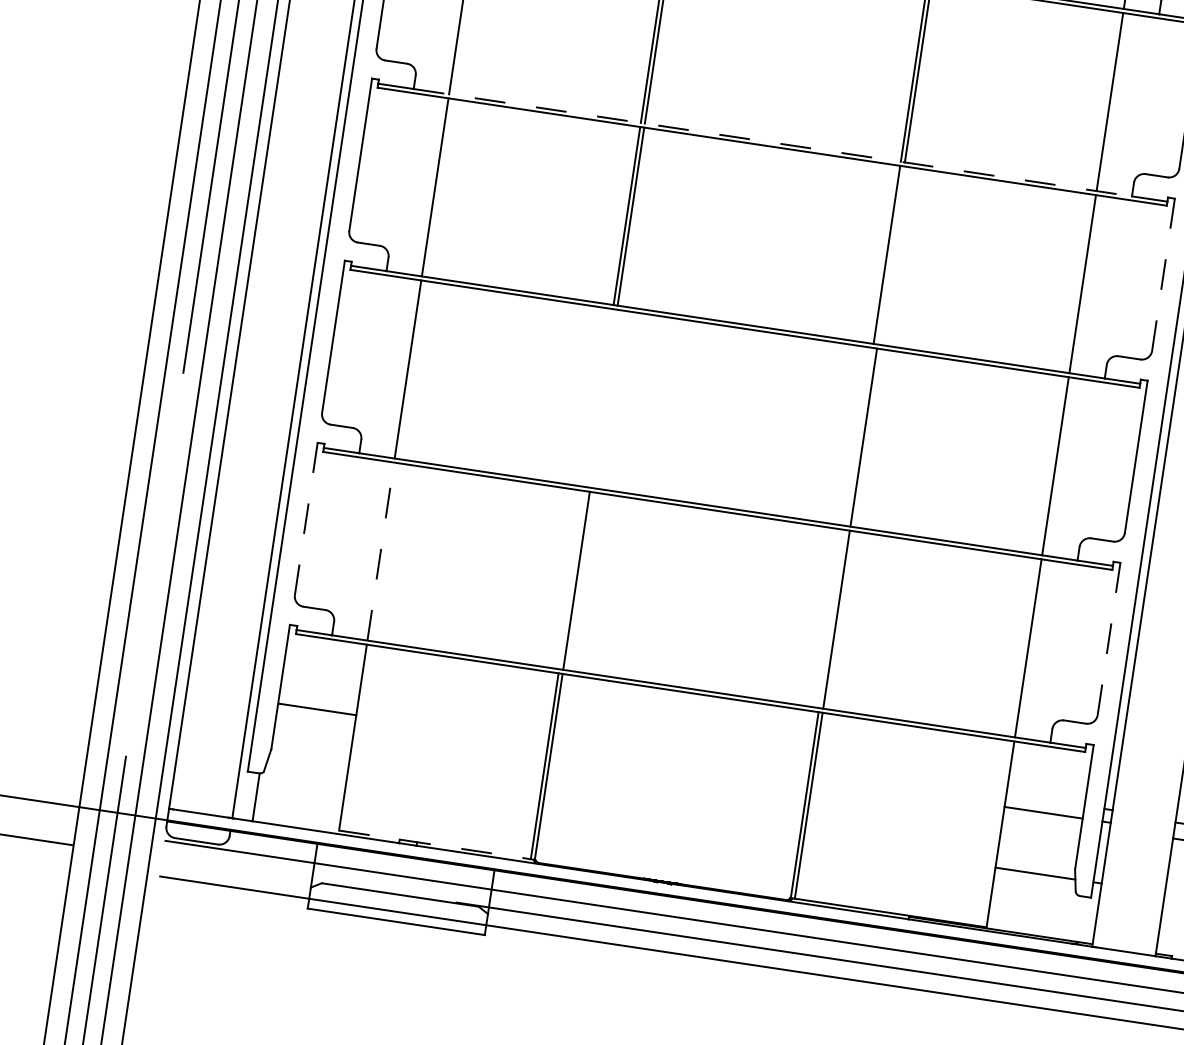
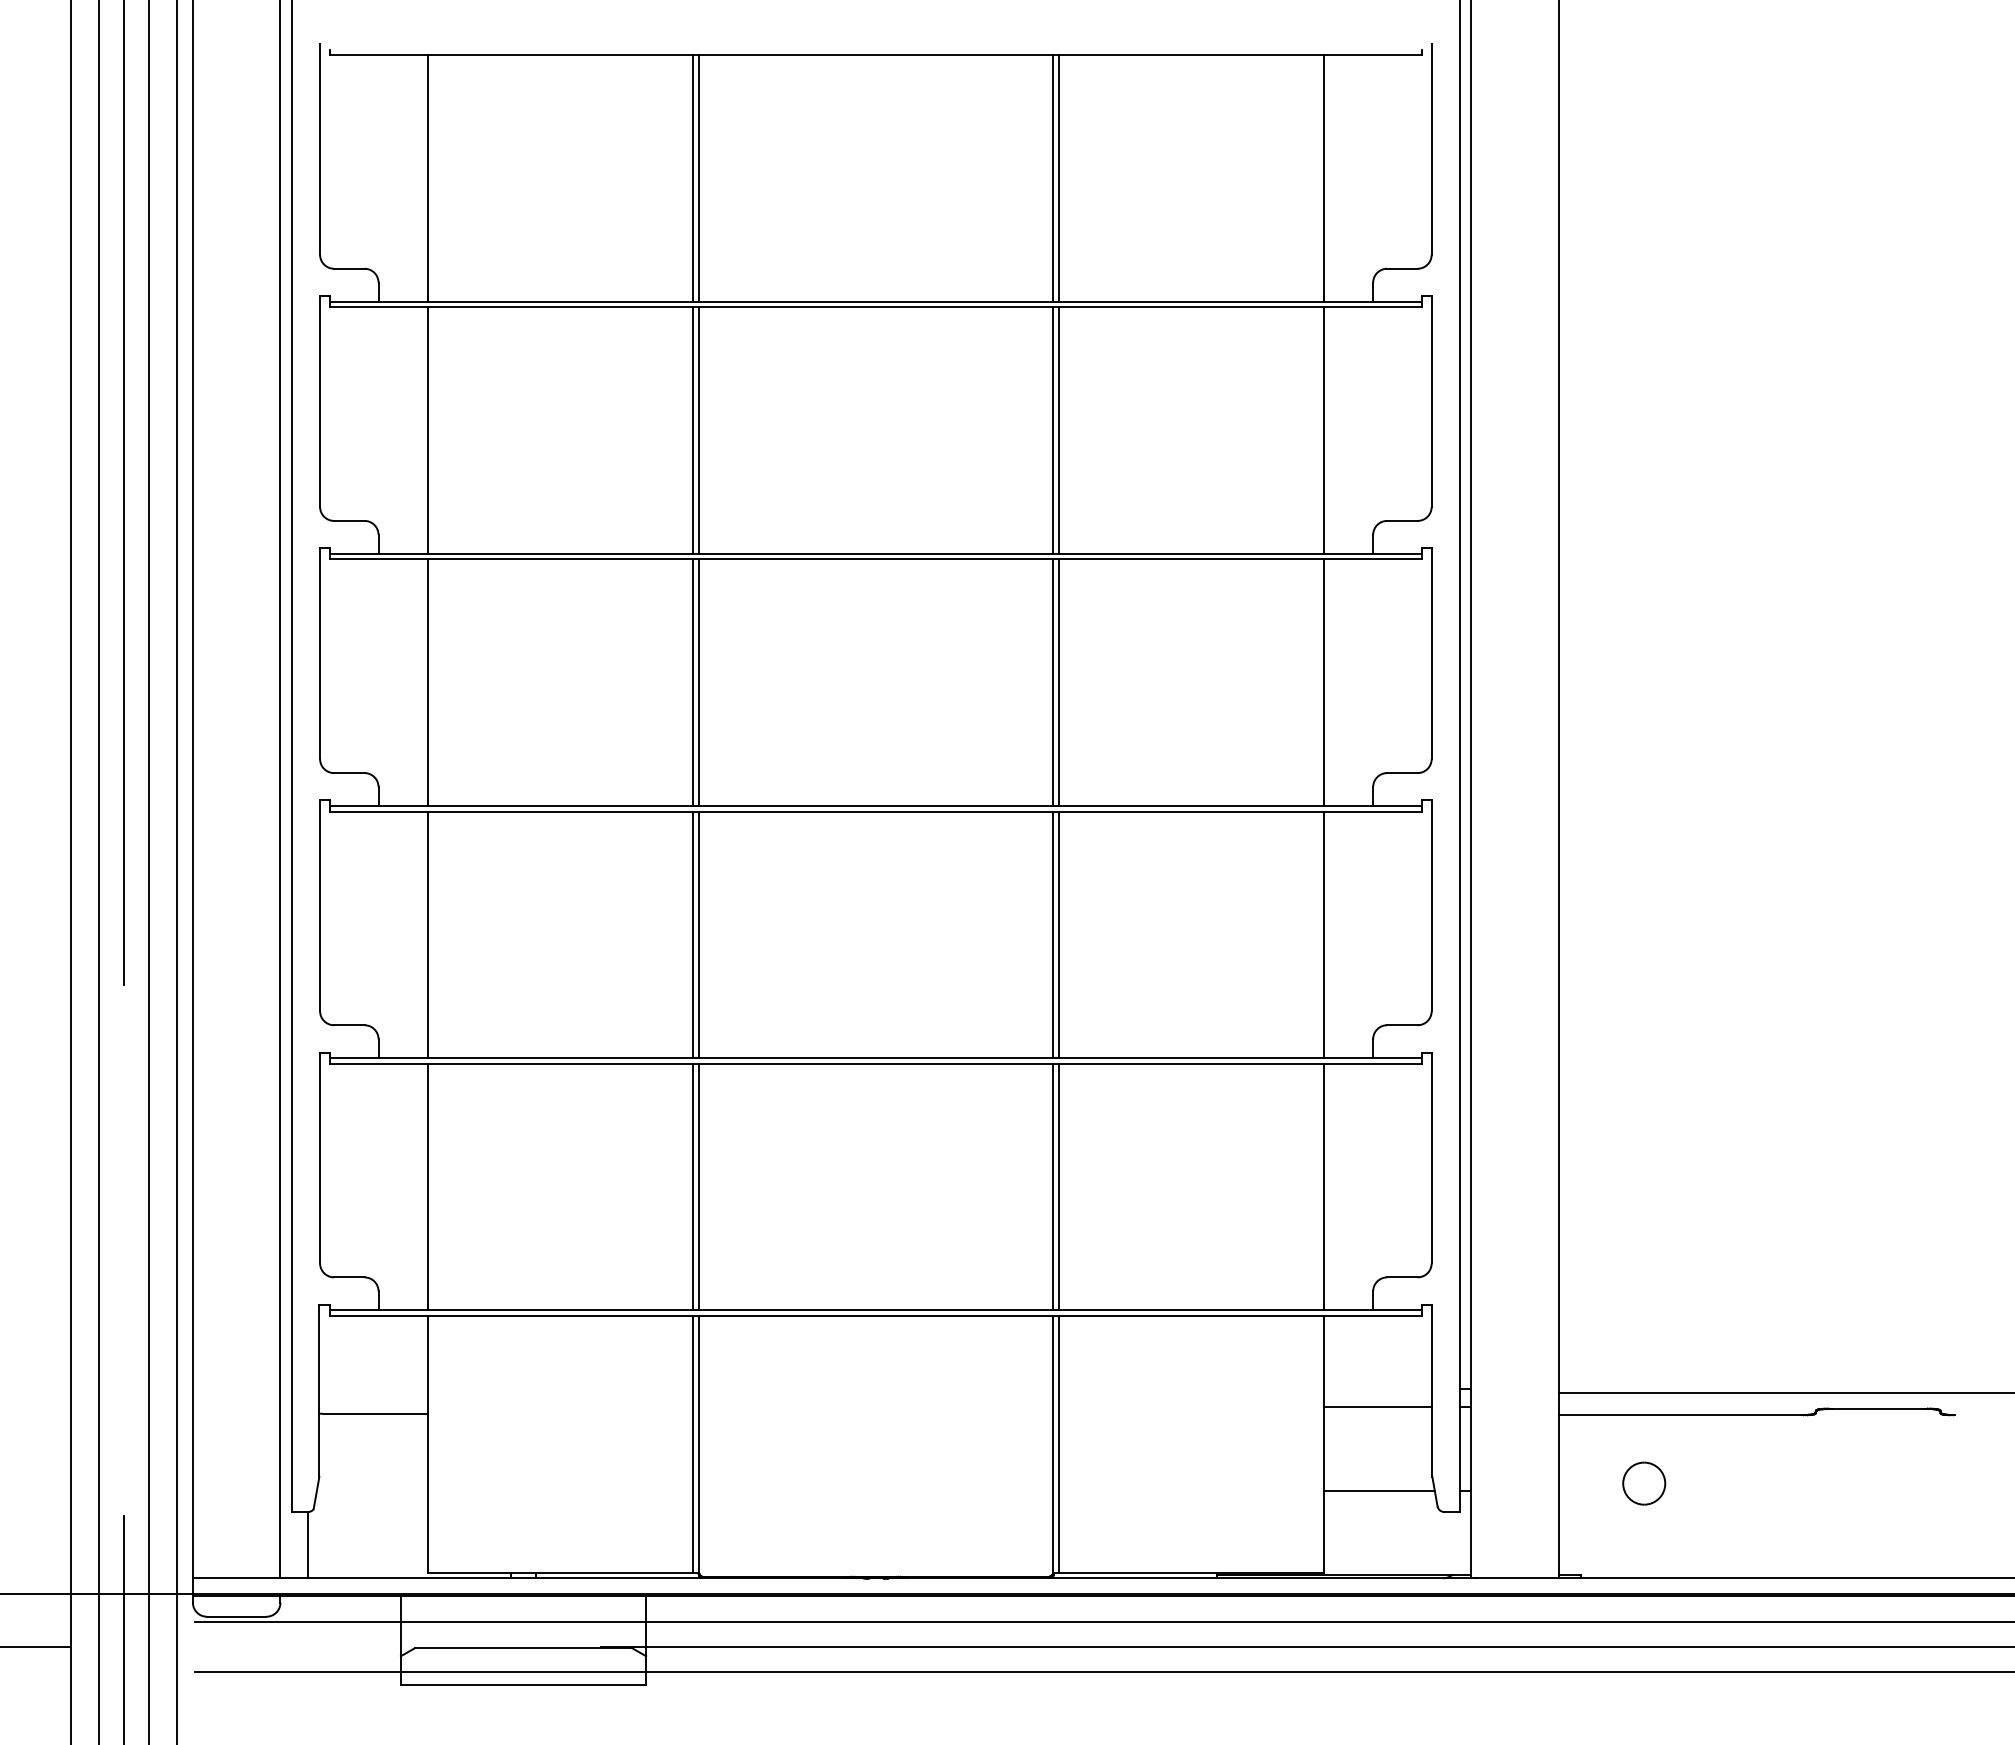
line: (773, 142) -> (876, 553), dashed -> solid
line: (890, 255) -> (1058, 682), added
line: (1163, 274) -> (1431, 653), dashed -> solid
line: (600, 397) -> (693, 934), added
line: (603, 398) -> (698, 934), added
line: (860, 436) -> (1053, 934), added
line: (306, 518) -> (320, 1157), dashed -> solid
line: (380, 551) -> (427, 1186), dashed -> solid
line: (572, 579) -> (693, 1186), added
line: (832, 618) -> (1053, 1186), added
line: (1108, 638) -> (1431, 1157), dashed -> solid
line: (435, 845) -> (560, 1573), dashed -> solid

